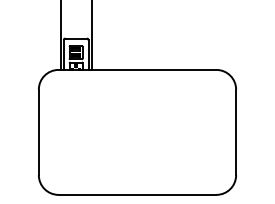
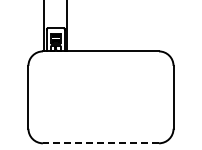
line: (136, 195) -> (100, 143), solid -> dashed

